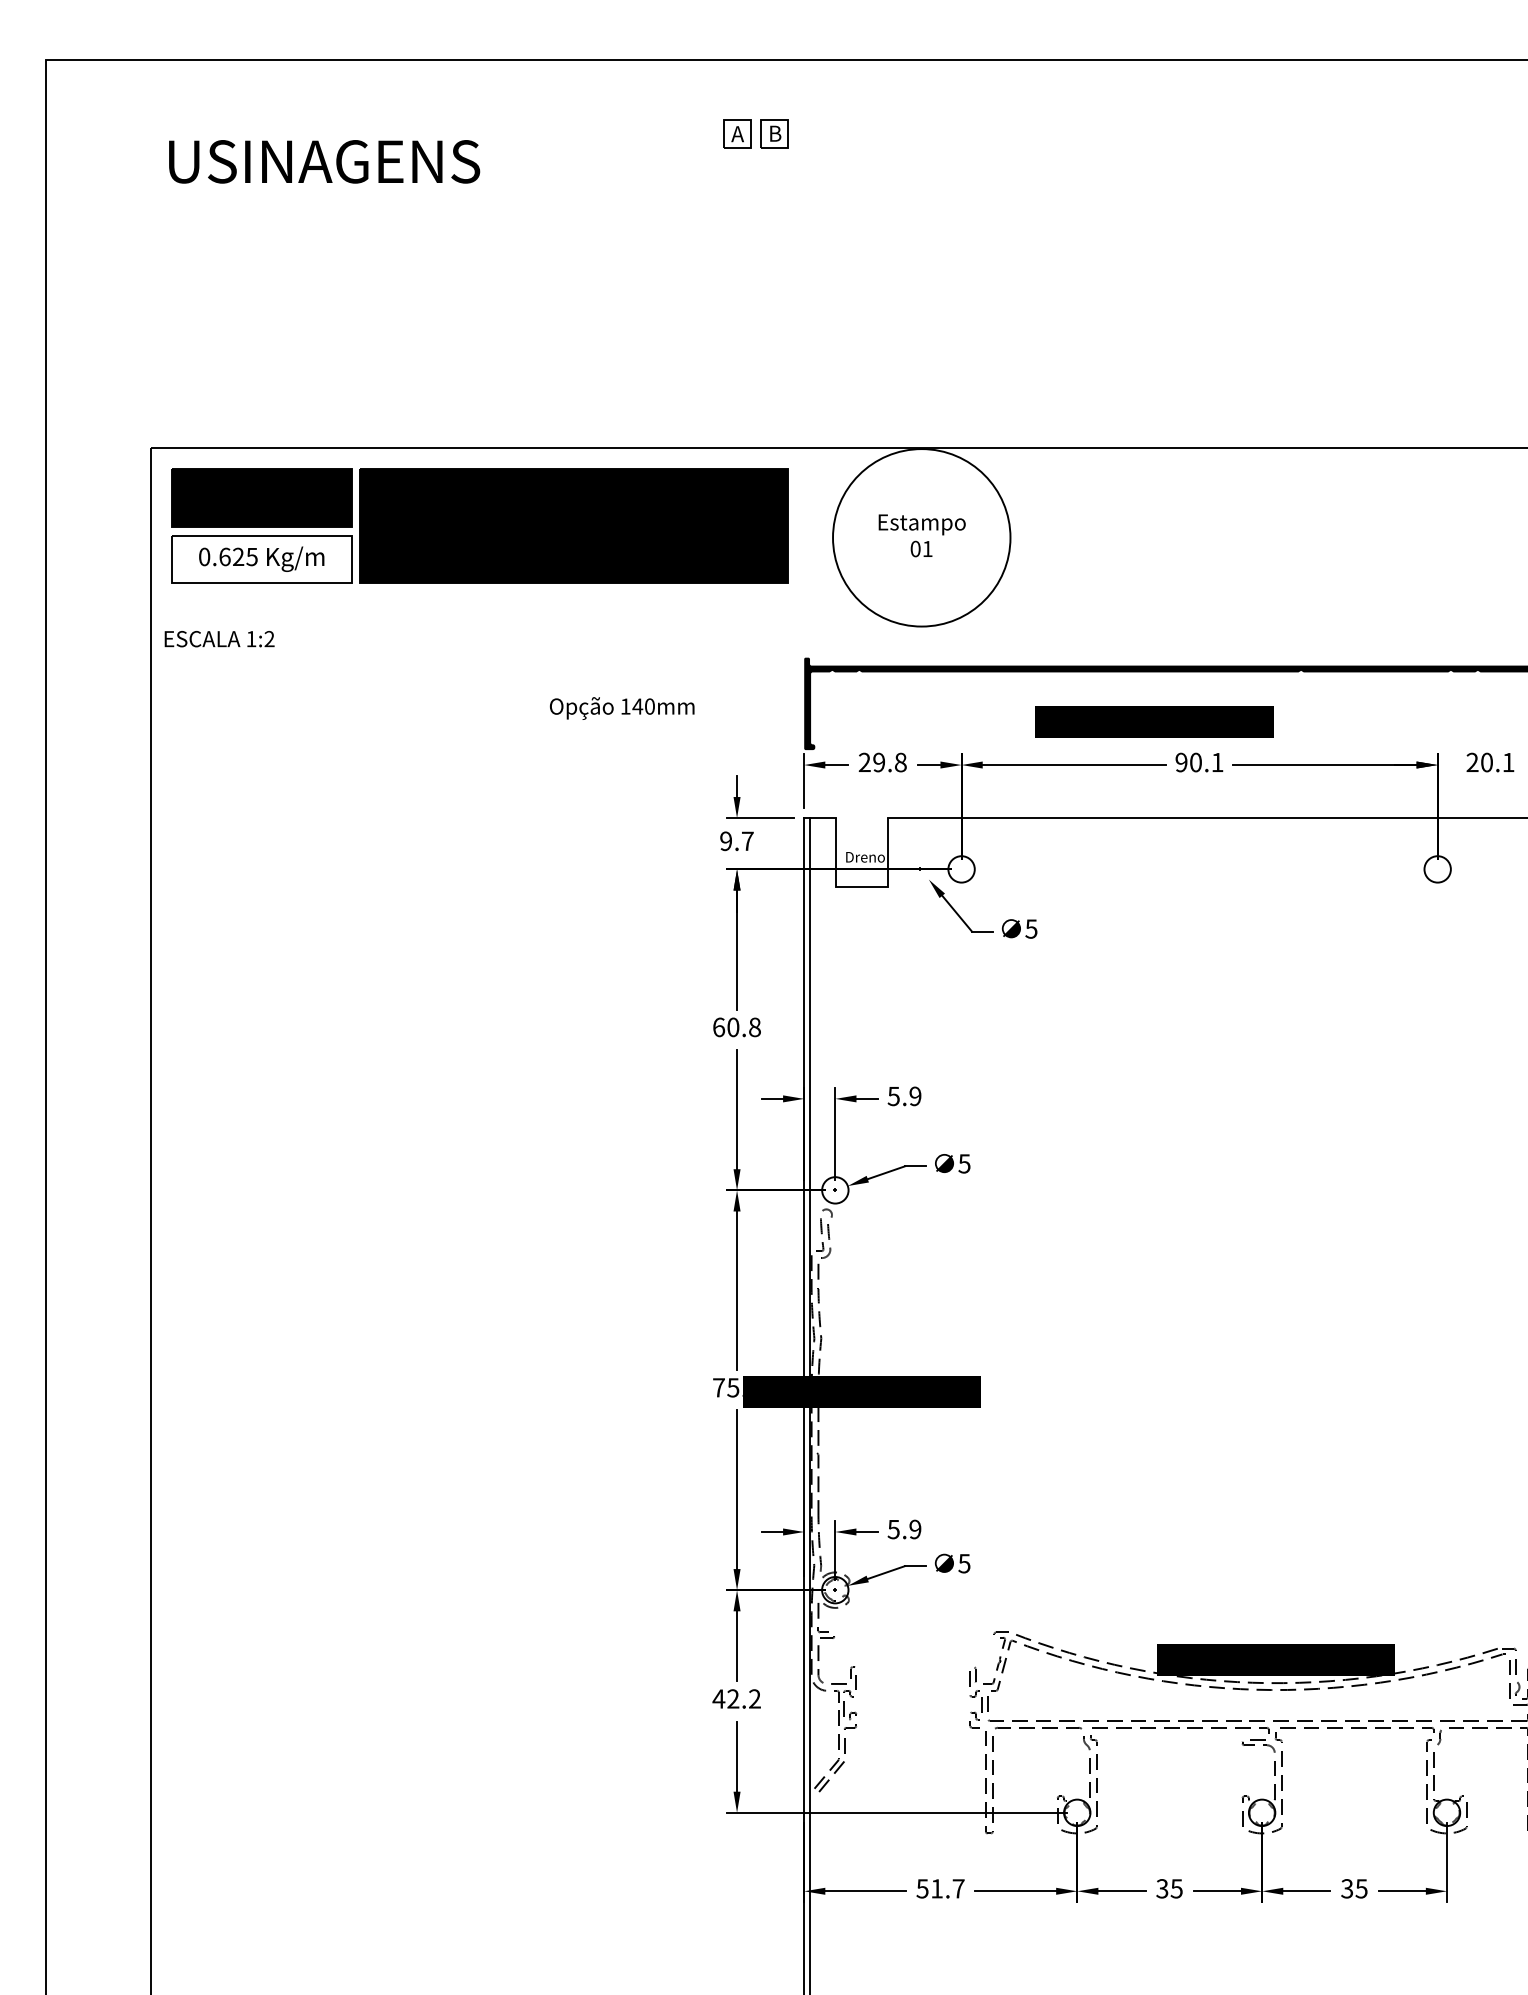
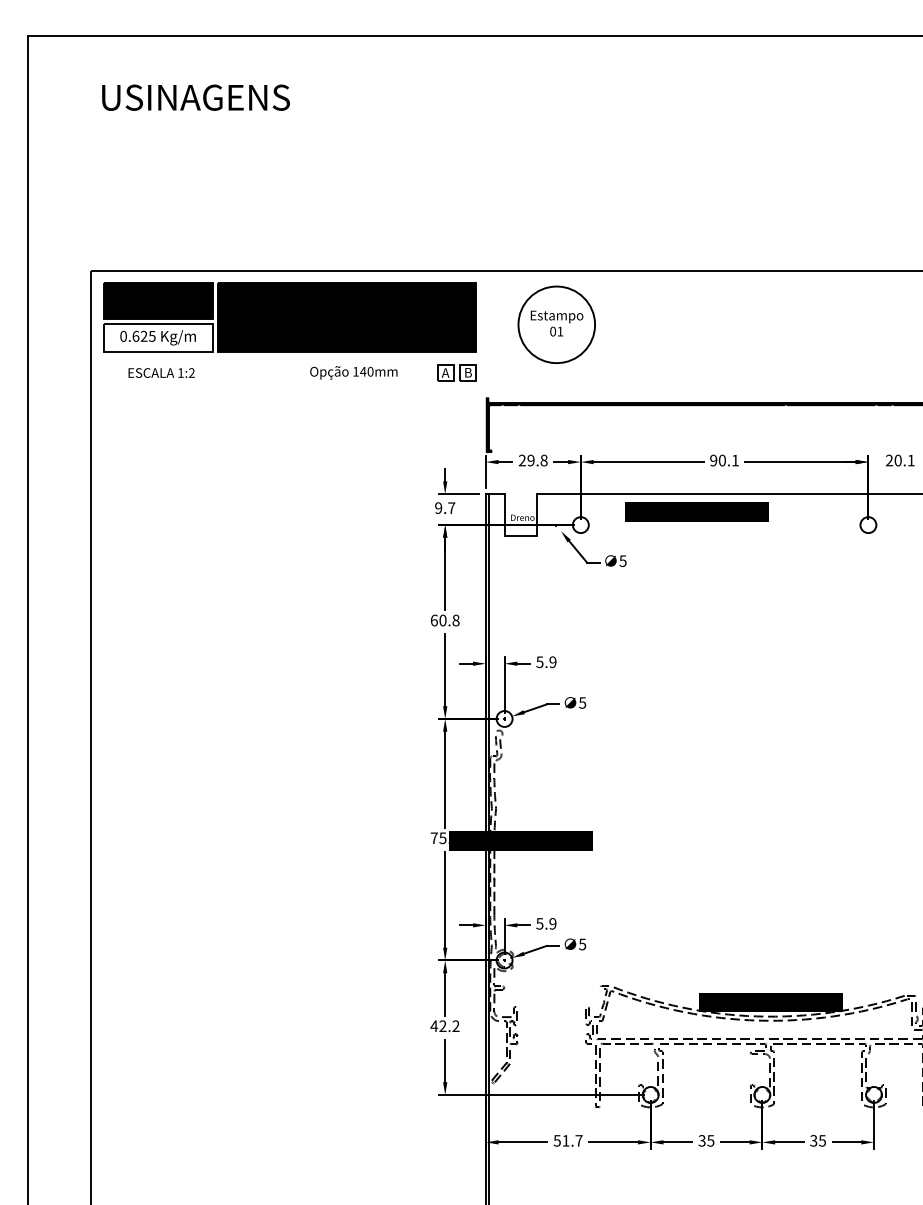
part: (755, 133) -> (456, 372), moved
circle: (921, 537) -> (556, 324), size x0.71
text: (219, 638) -> (161, 372), moved
text: (621, 707) -> (353, 372), moved
text: (1153, 721) -> (696, 511), moved

